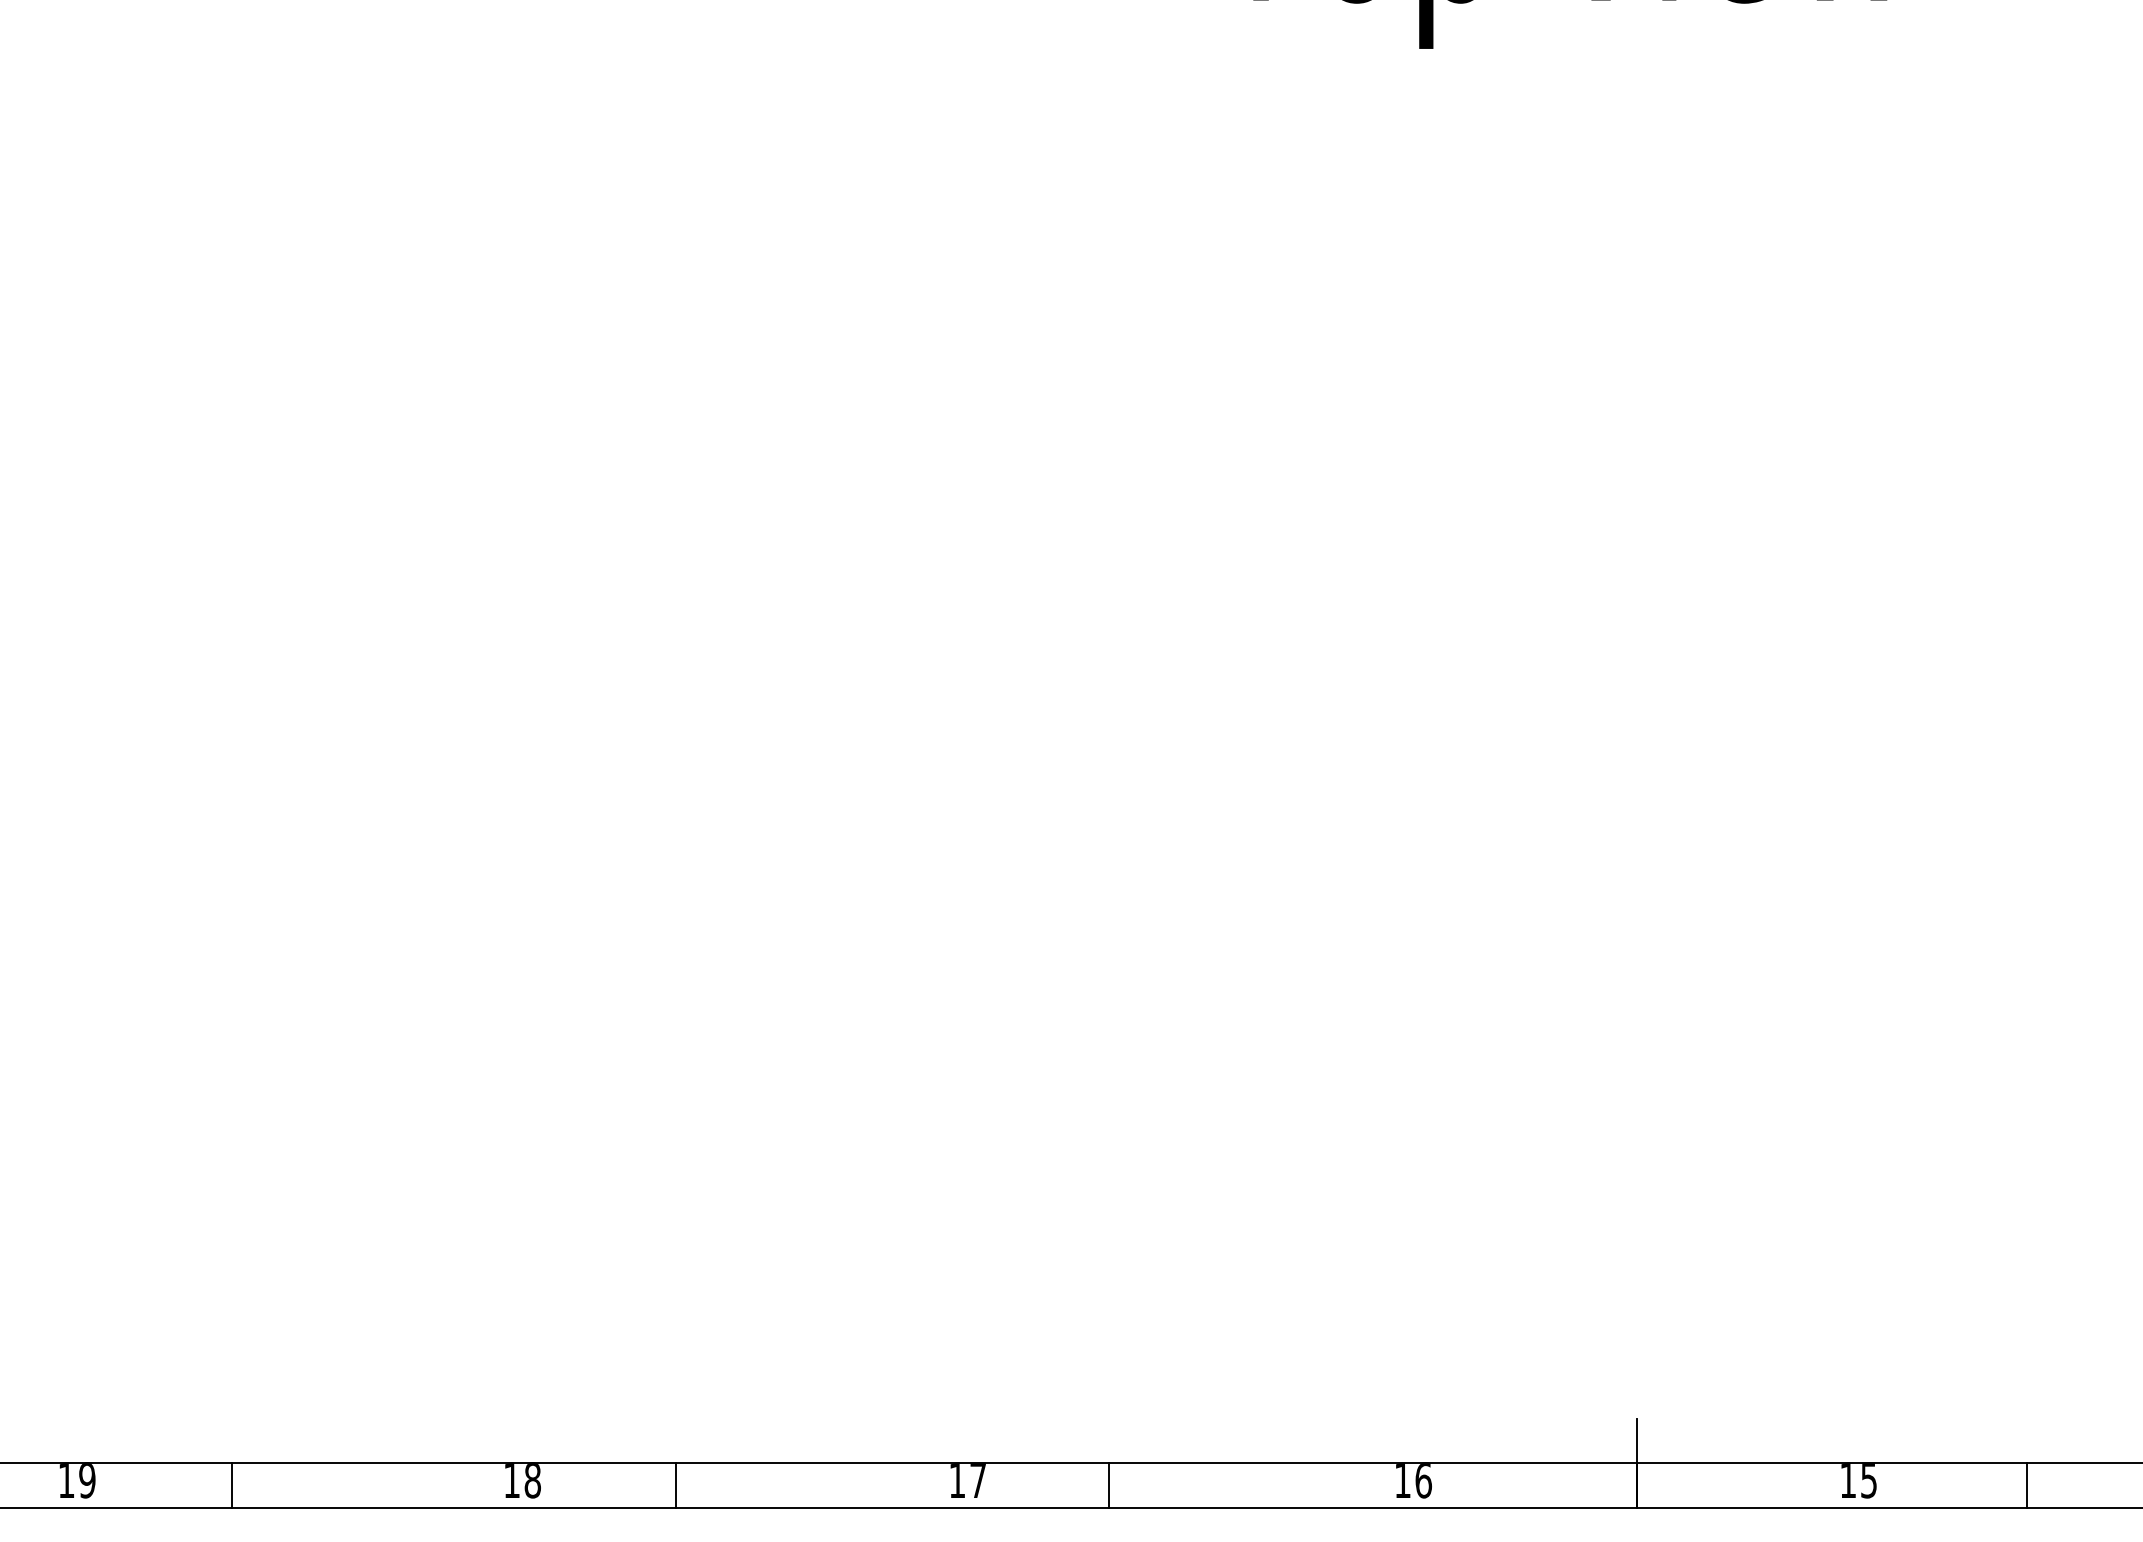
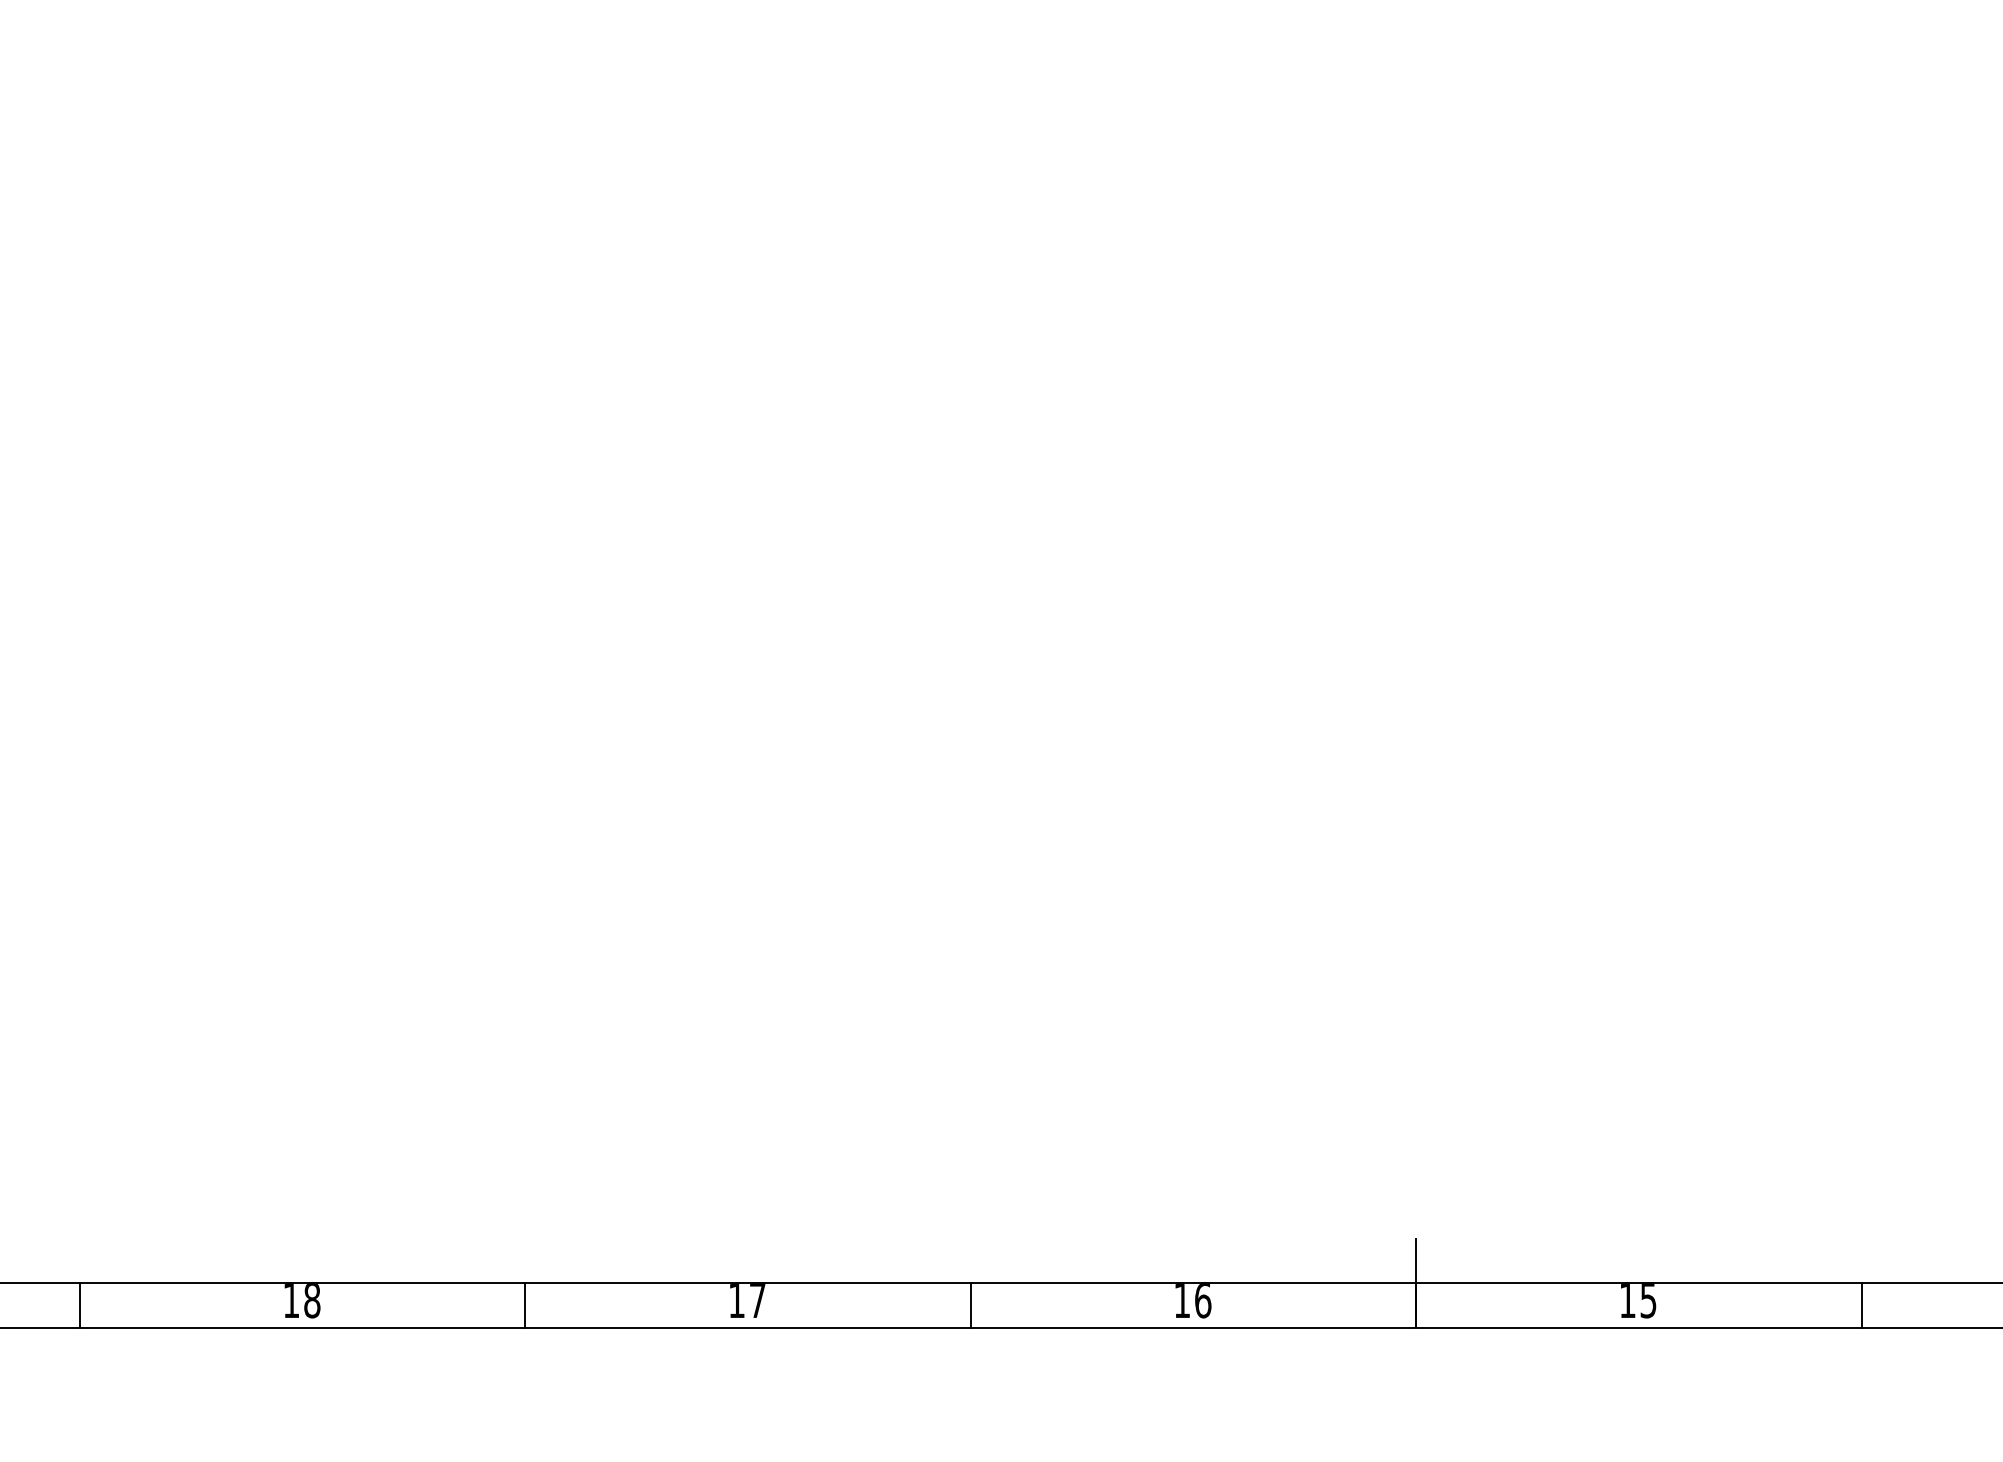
line: (231, 1485) -> (79, 1305), moved
line: (675, 1485) -> (524, 1305), moved
line: (1109, 1485) -> (970, 1305), moved
line: (2027, 1485) -> (1861, 1305), moved

